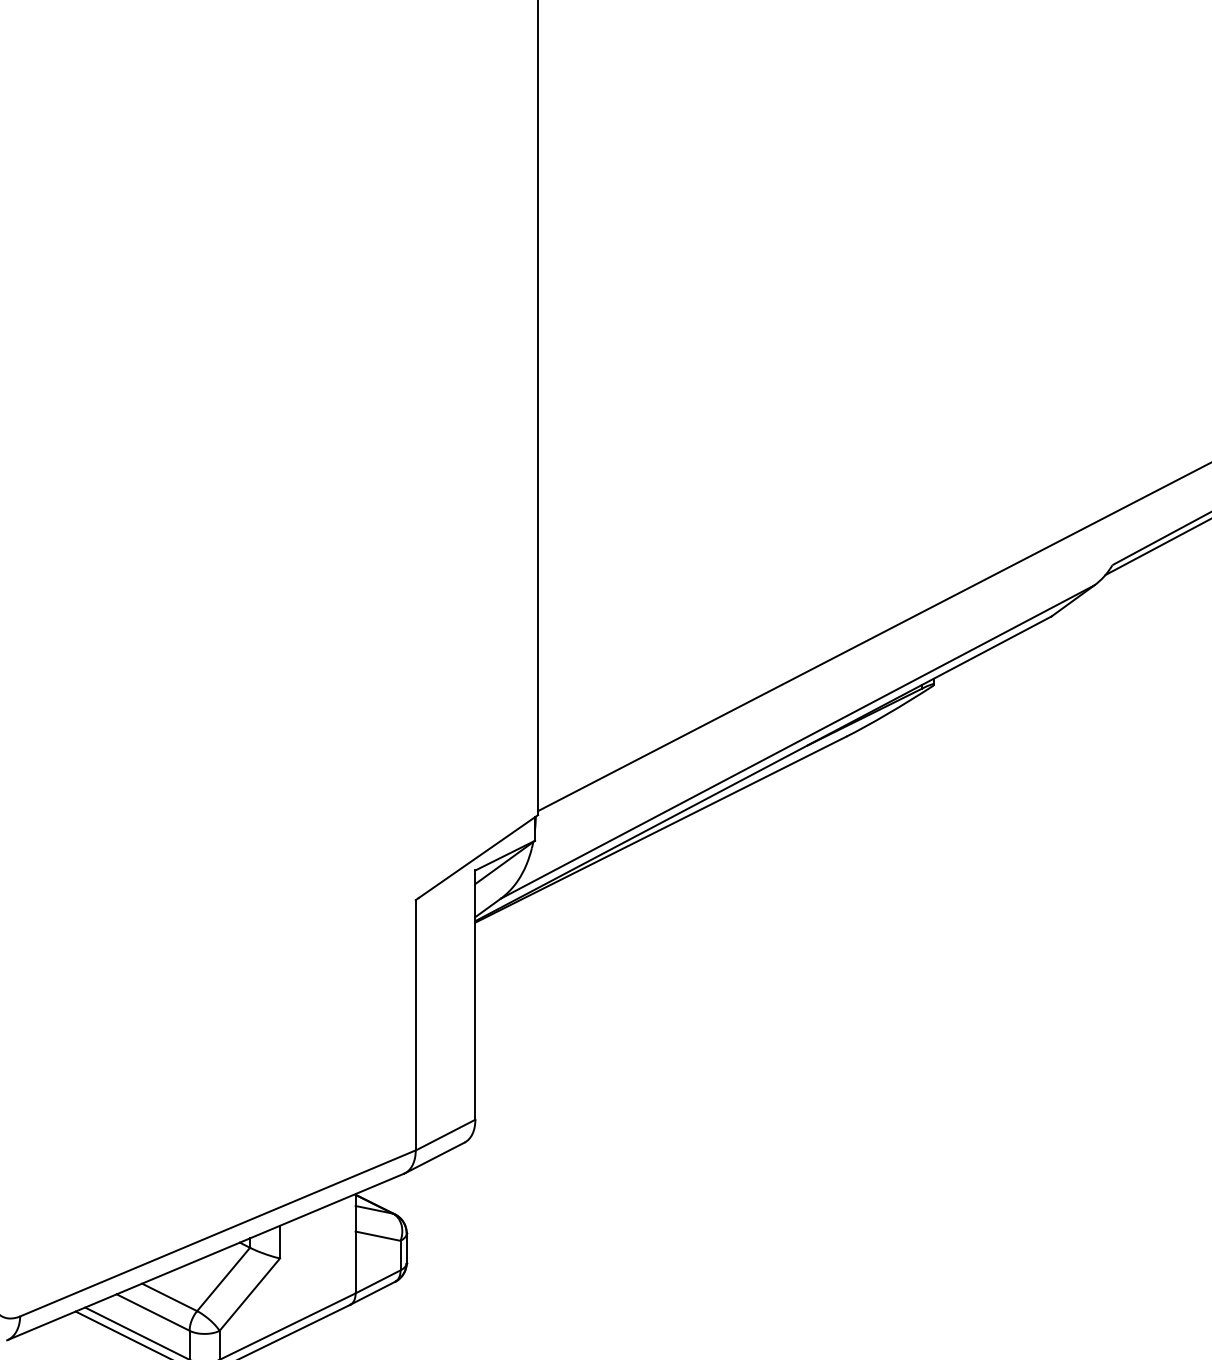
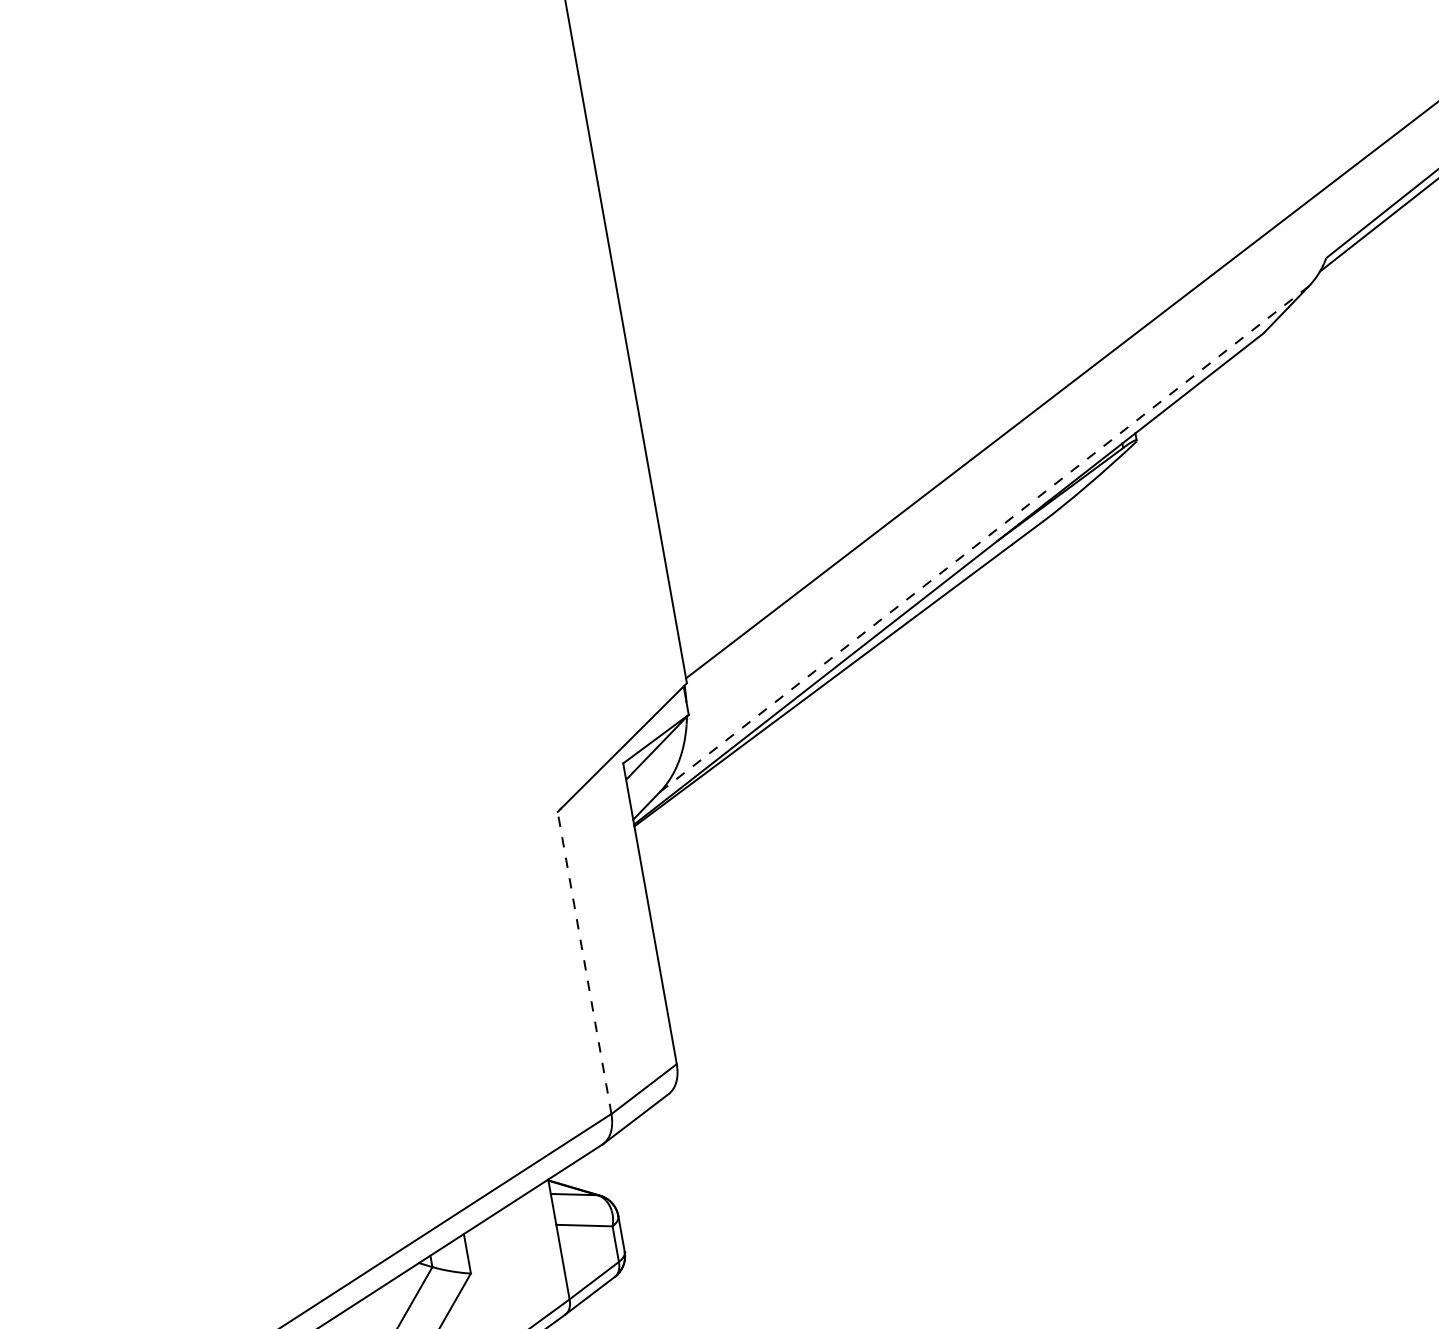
line: (797, 742) -> (984, 539), solid -> dashed
line: (415, 1024) -> (584, 962), solid -> dashed

